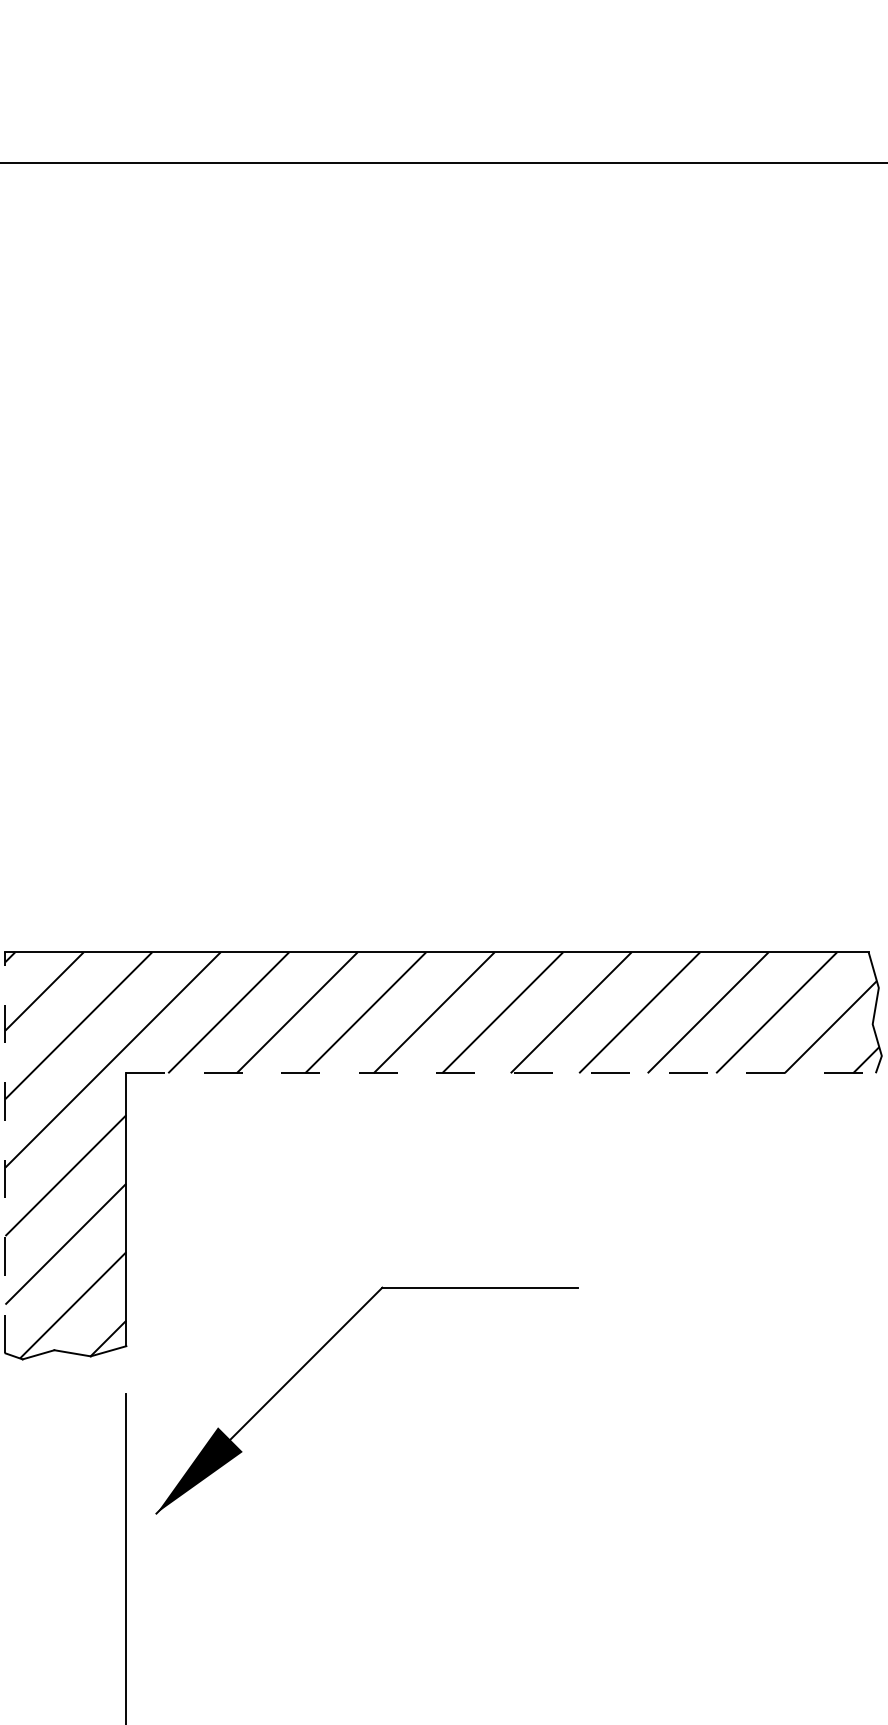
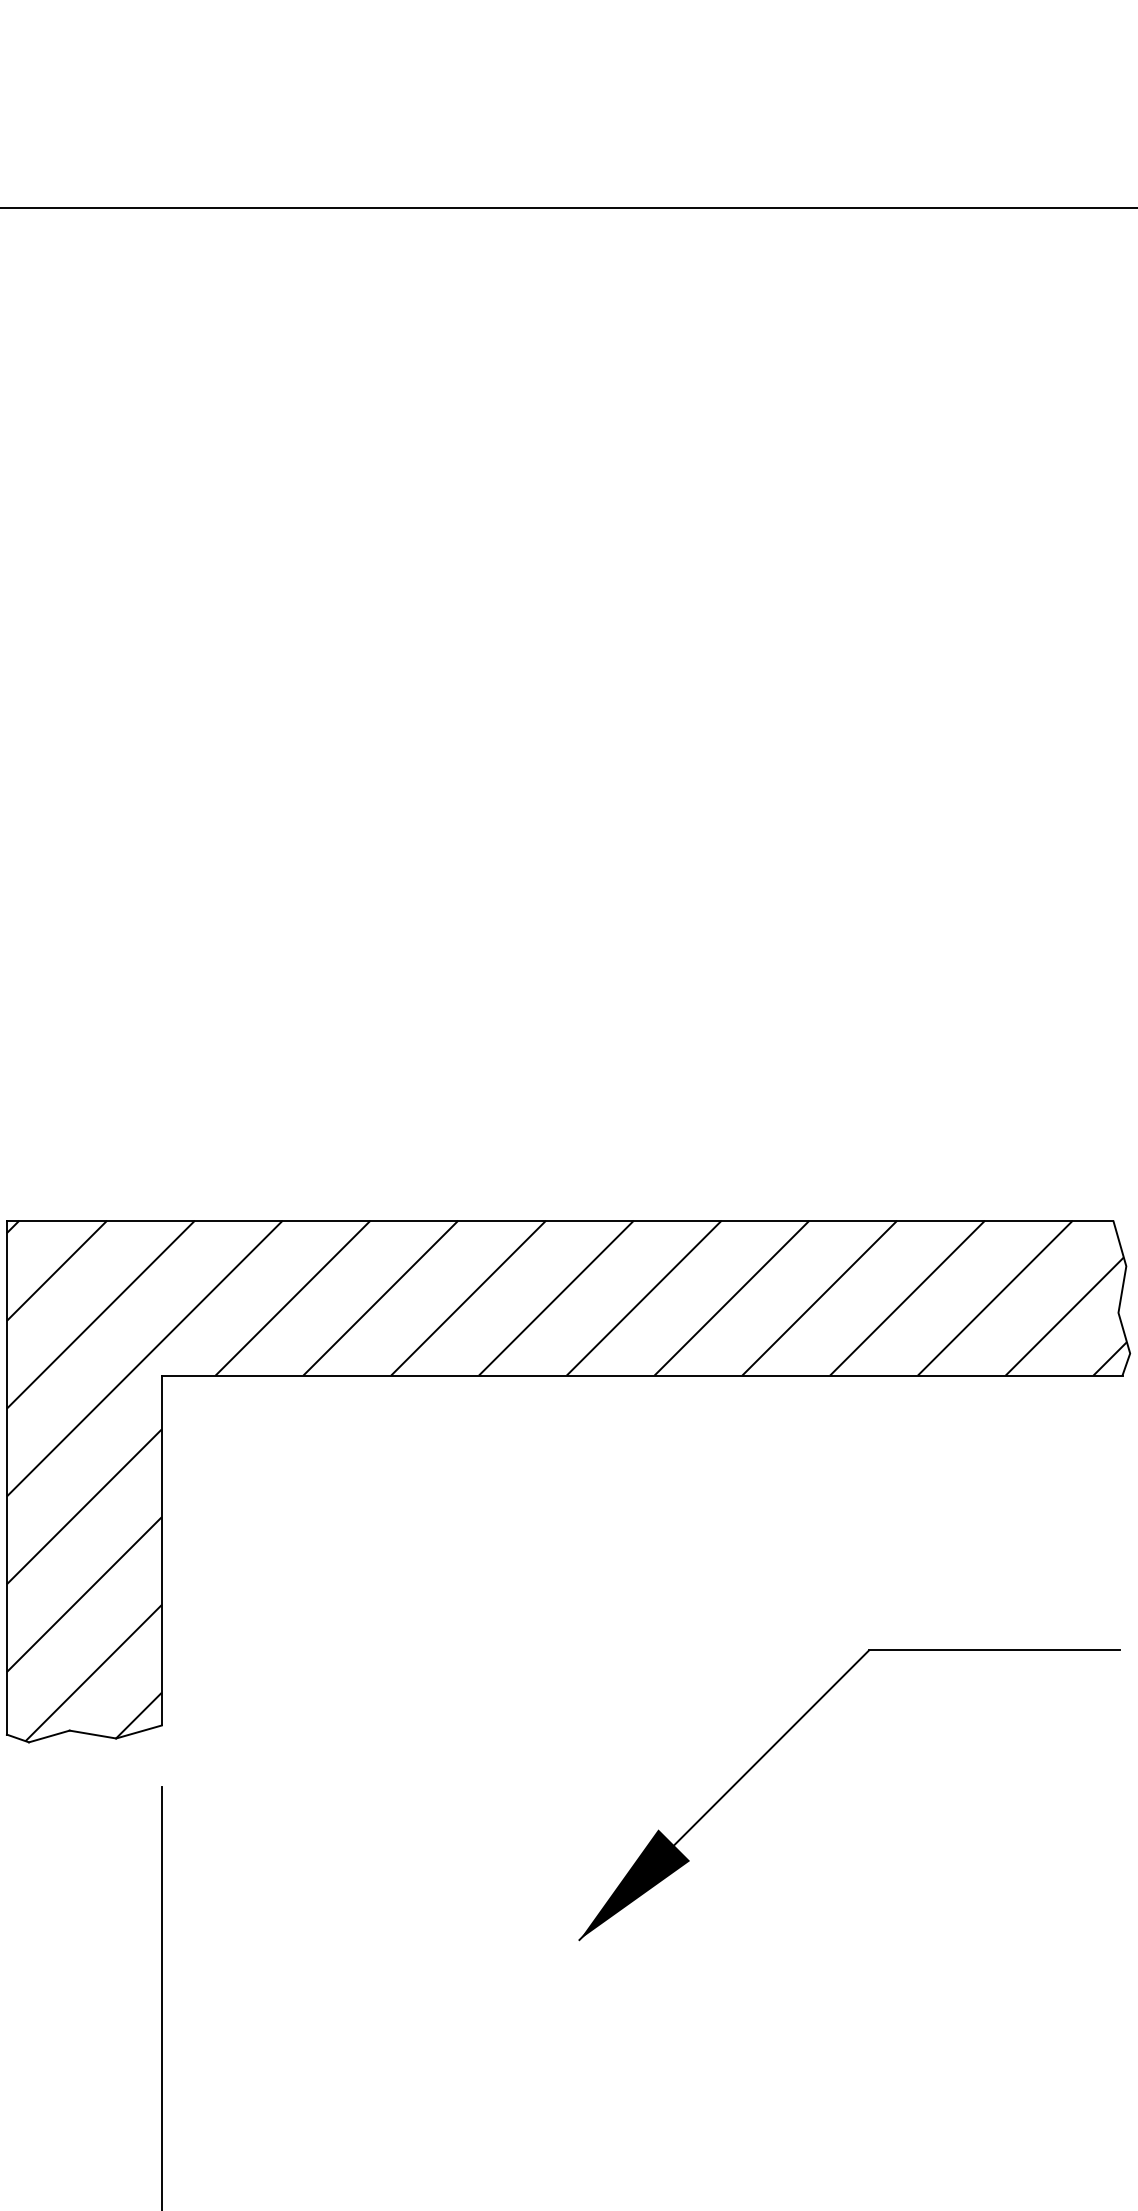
line: (501, 1073) -> (642, 1375), dashed -> solid
line: (5, 1152) -> (6, 1477), dashed -> solid
part: (318, 1352) -> (787, 1733), moved

